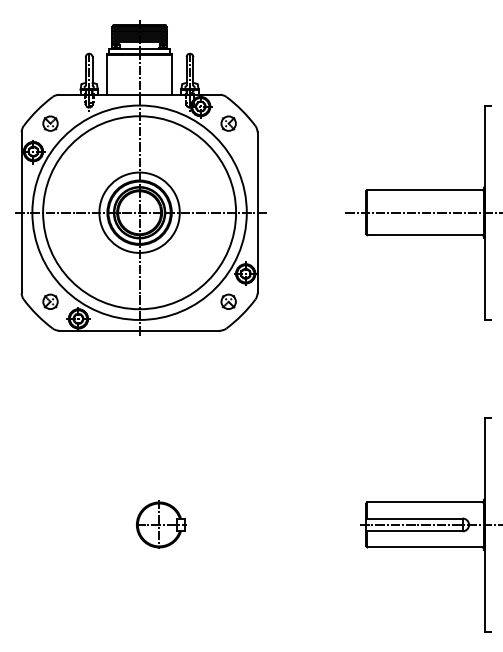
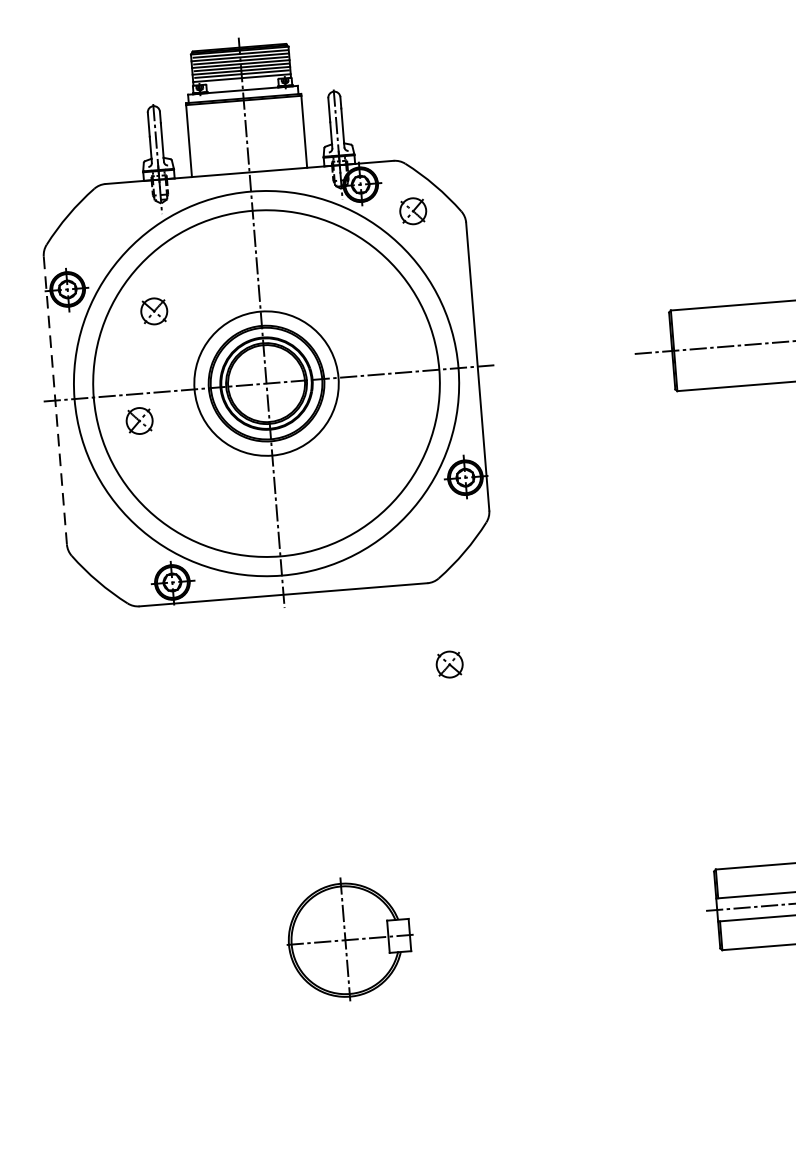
part: (50, 123) -> (154, 311), moved
line: (21, 213) -> (55, 401), solid -> dashed
part: (50, 301) -> (139, 420), moved
part: (228, 301) -> (449, 664), moved
part: (161, 524) -> (350, 938), size x1.4

